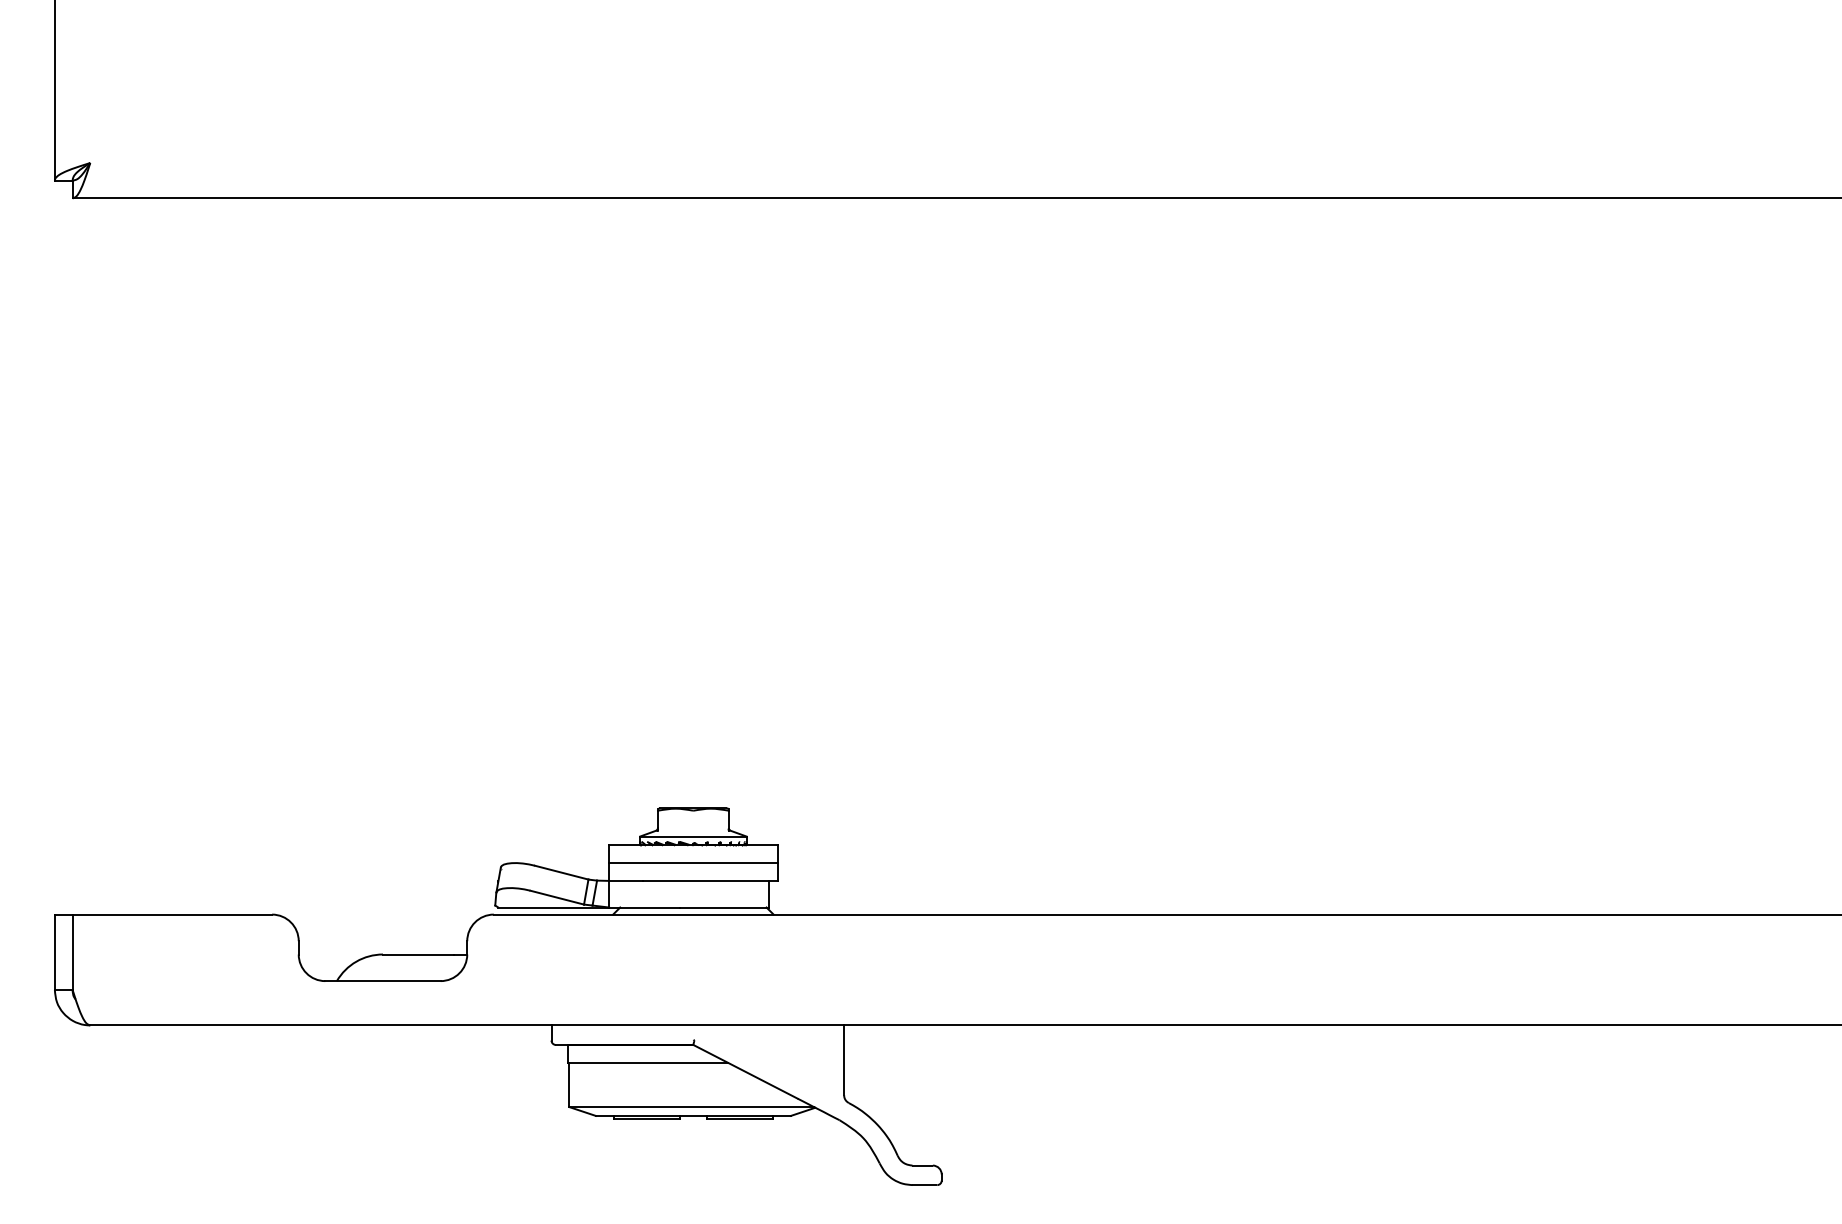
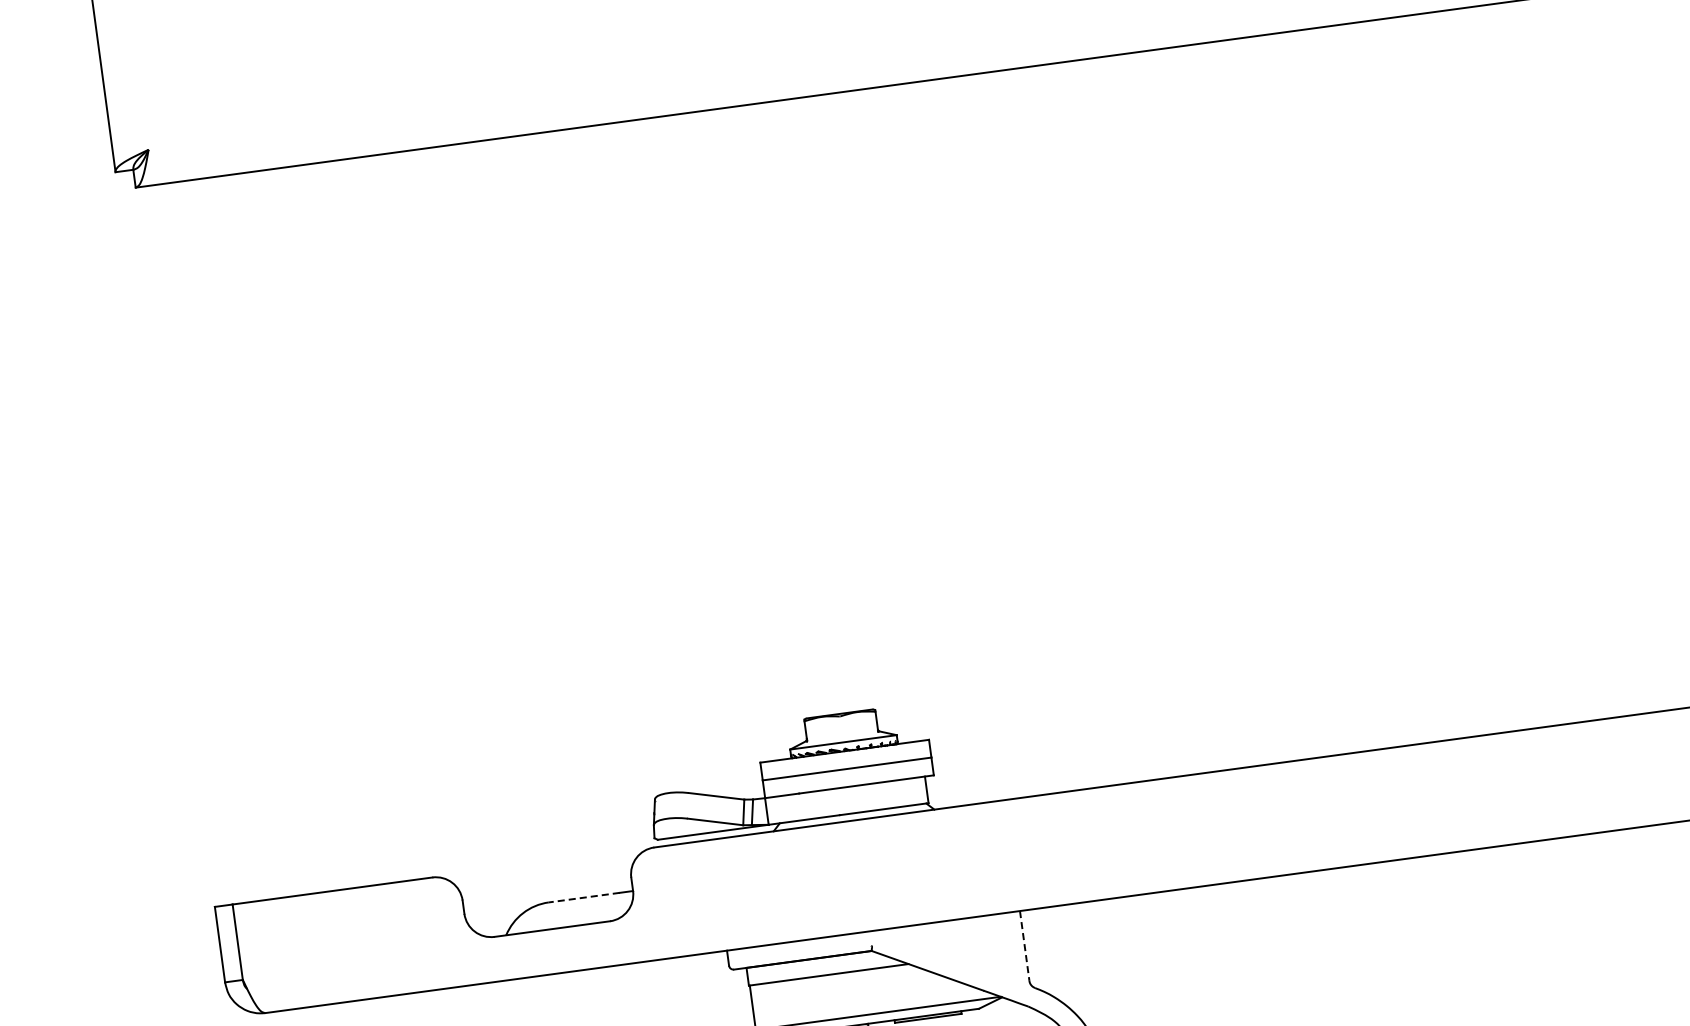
line: (417, 954) -> (583, 897), solid -> dashed
line: (844, 1060) -> (1025, 946), solid -> dashed

